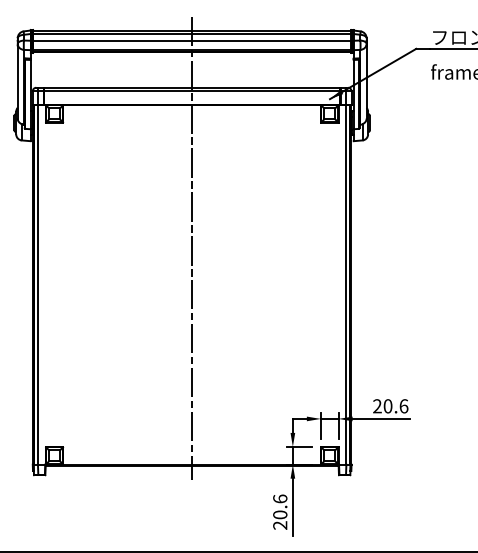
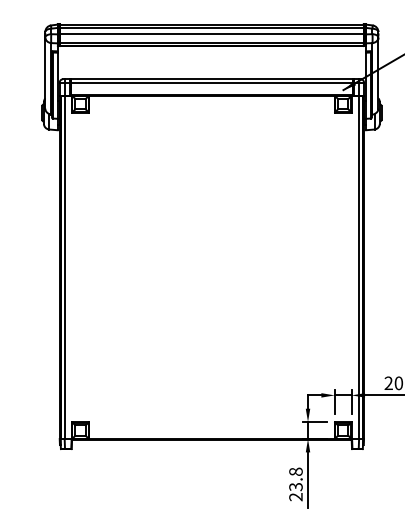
line: (192, 247) -> (212, 231), removed
text: (280, 506) -> (296, 478), 20.6 -> 23.8

